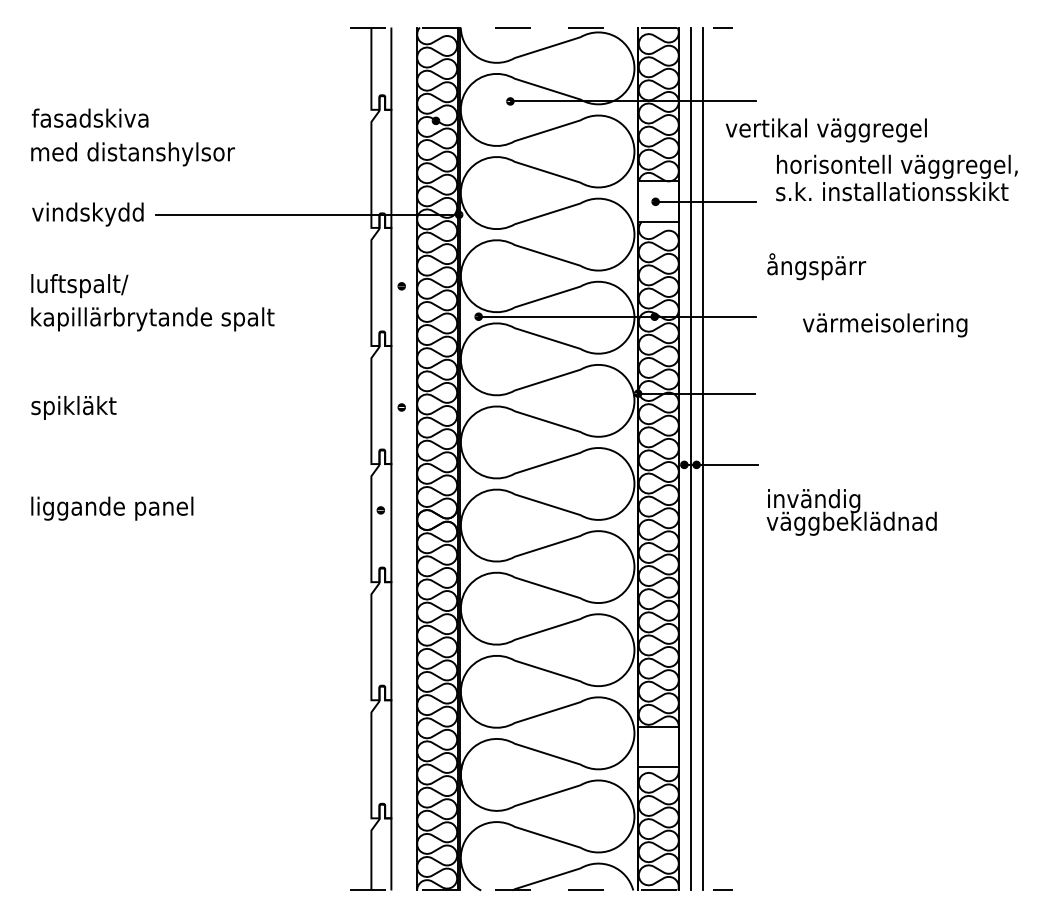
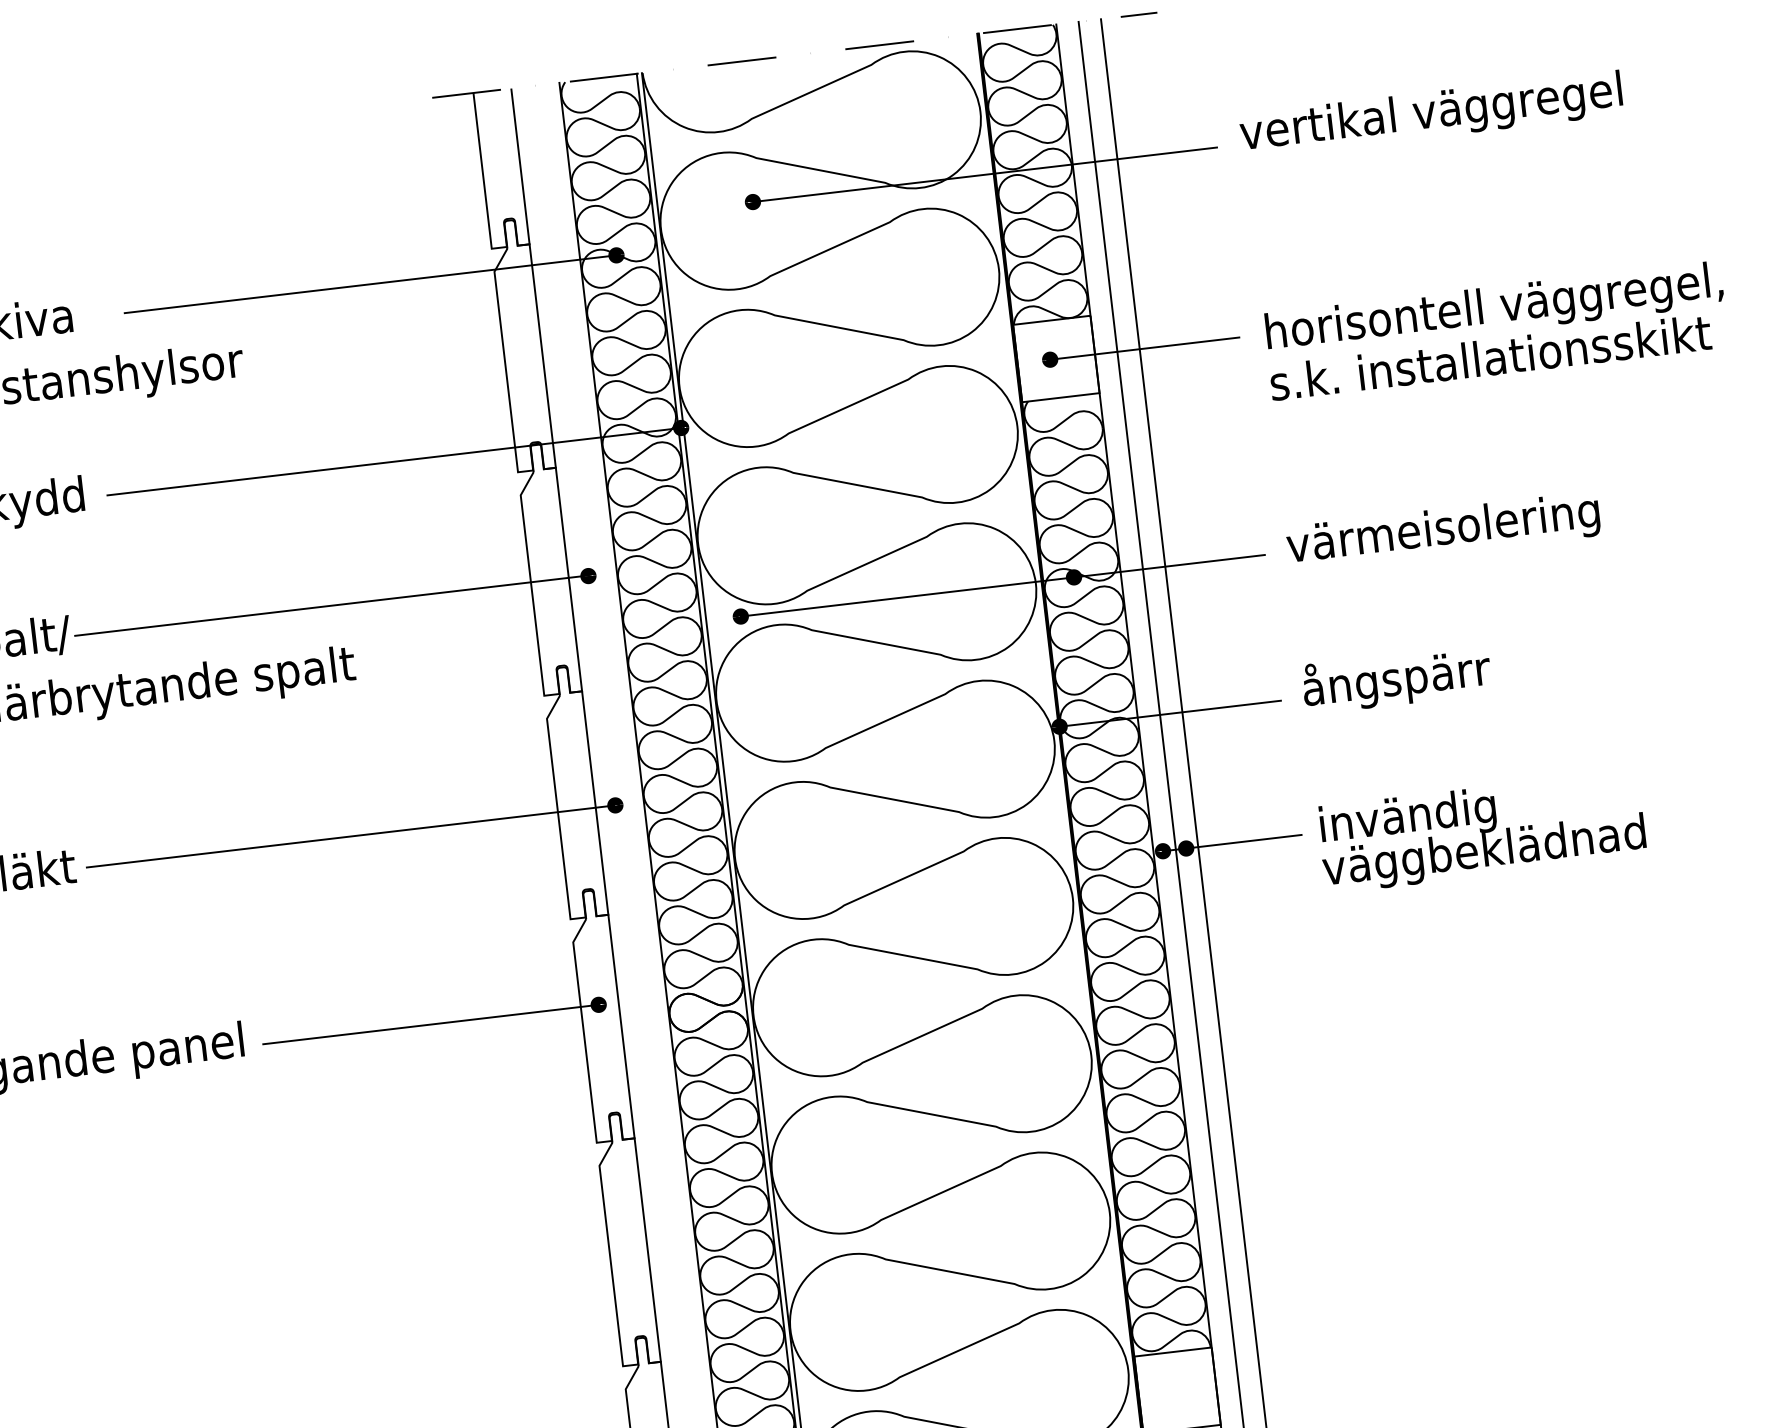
line: (305, 120) -> (369, 283), added
text: (825, 130) -> (1429, 114), moved
text: (896, 177) -> (1495, 329), moved
text: (816, 266) -> (1396, 679), moved
line: (265, 286) -> (330, 606), added
text: (885, 325) -> (1444, 531), moved
line: (261, 407) -> (349, 836), added
line: (292, 510) -> (431, 1024), added
text: (851, 512) -> (1481, 832), moved

